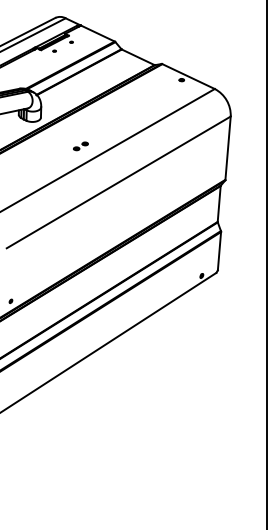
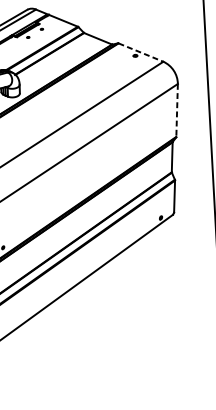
line: (189, 76) -> (141, 52), solid -> dashed
part: (80, 146) -> (54, 115), removed
line: (228, 148) -> (177, 110), solid -> dashed

